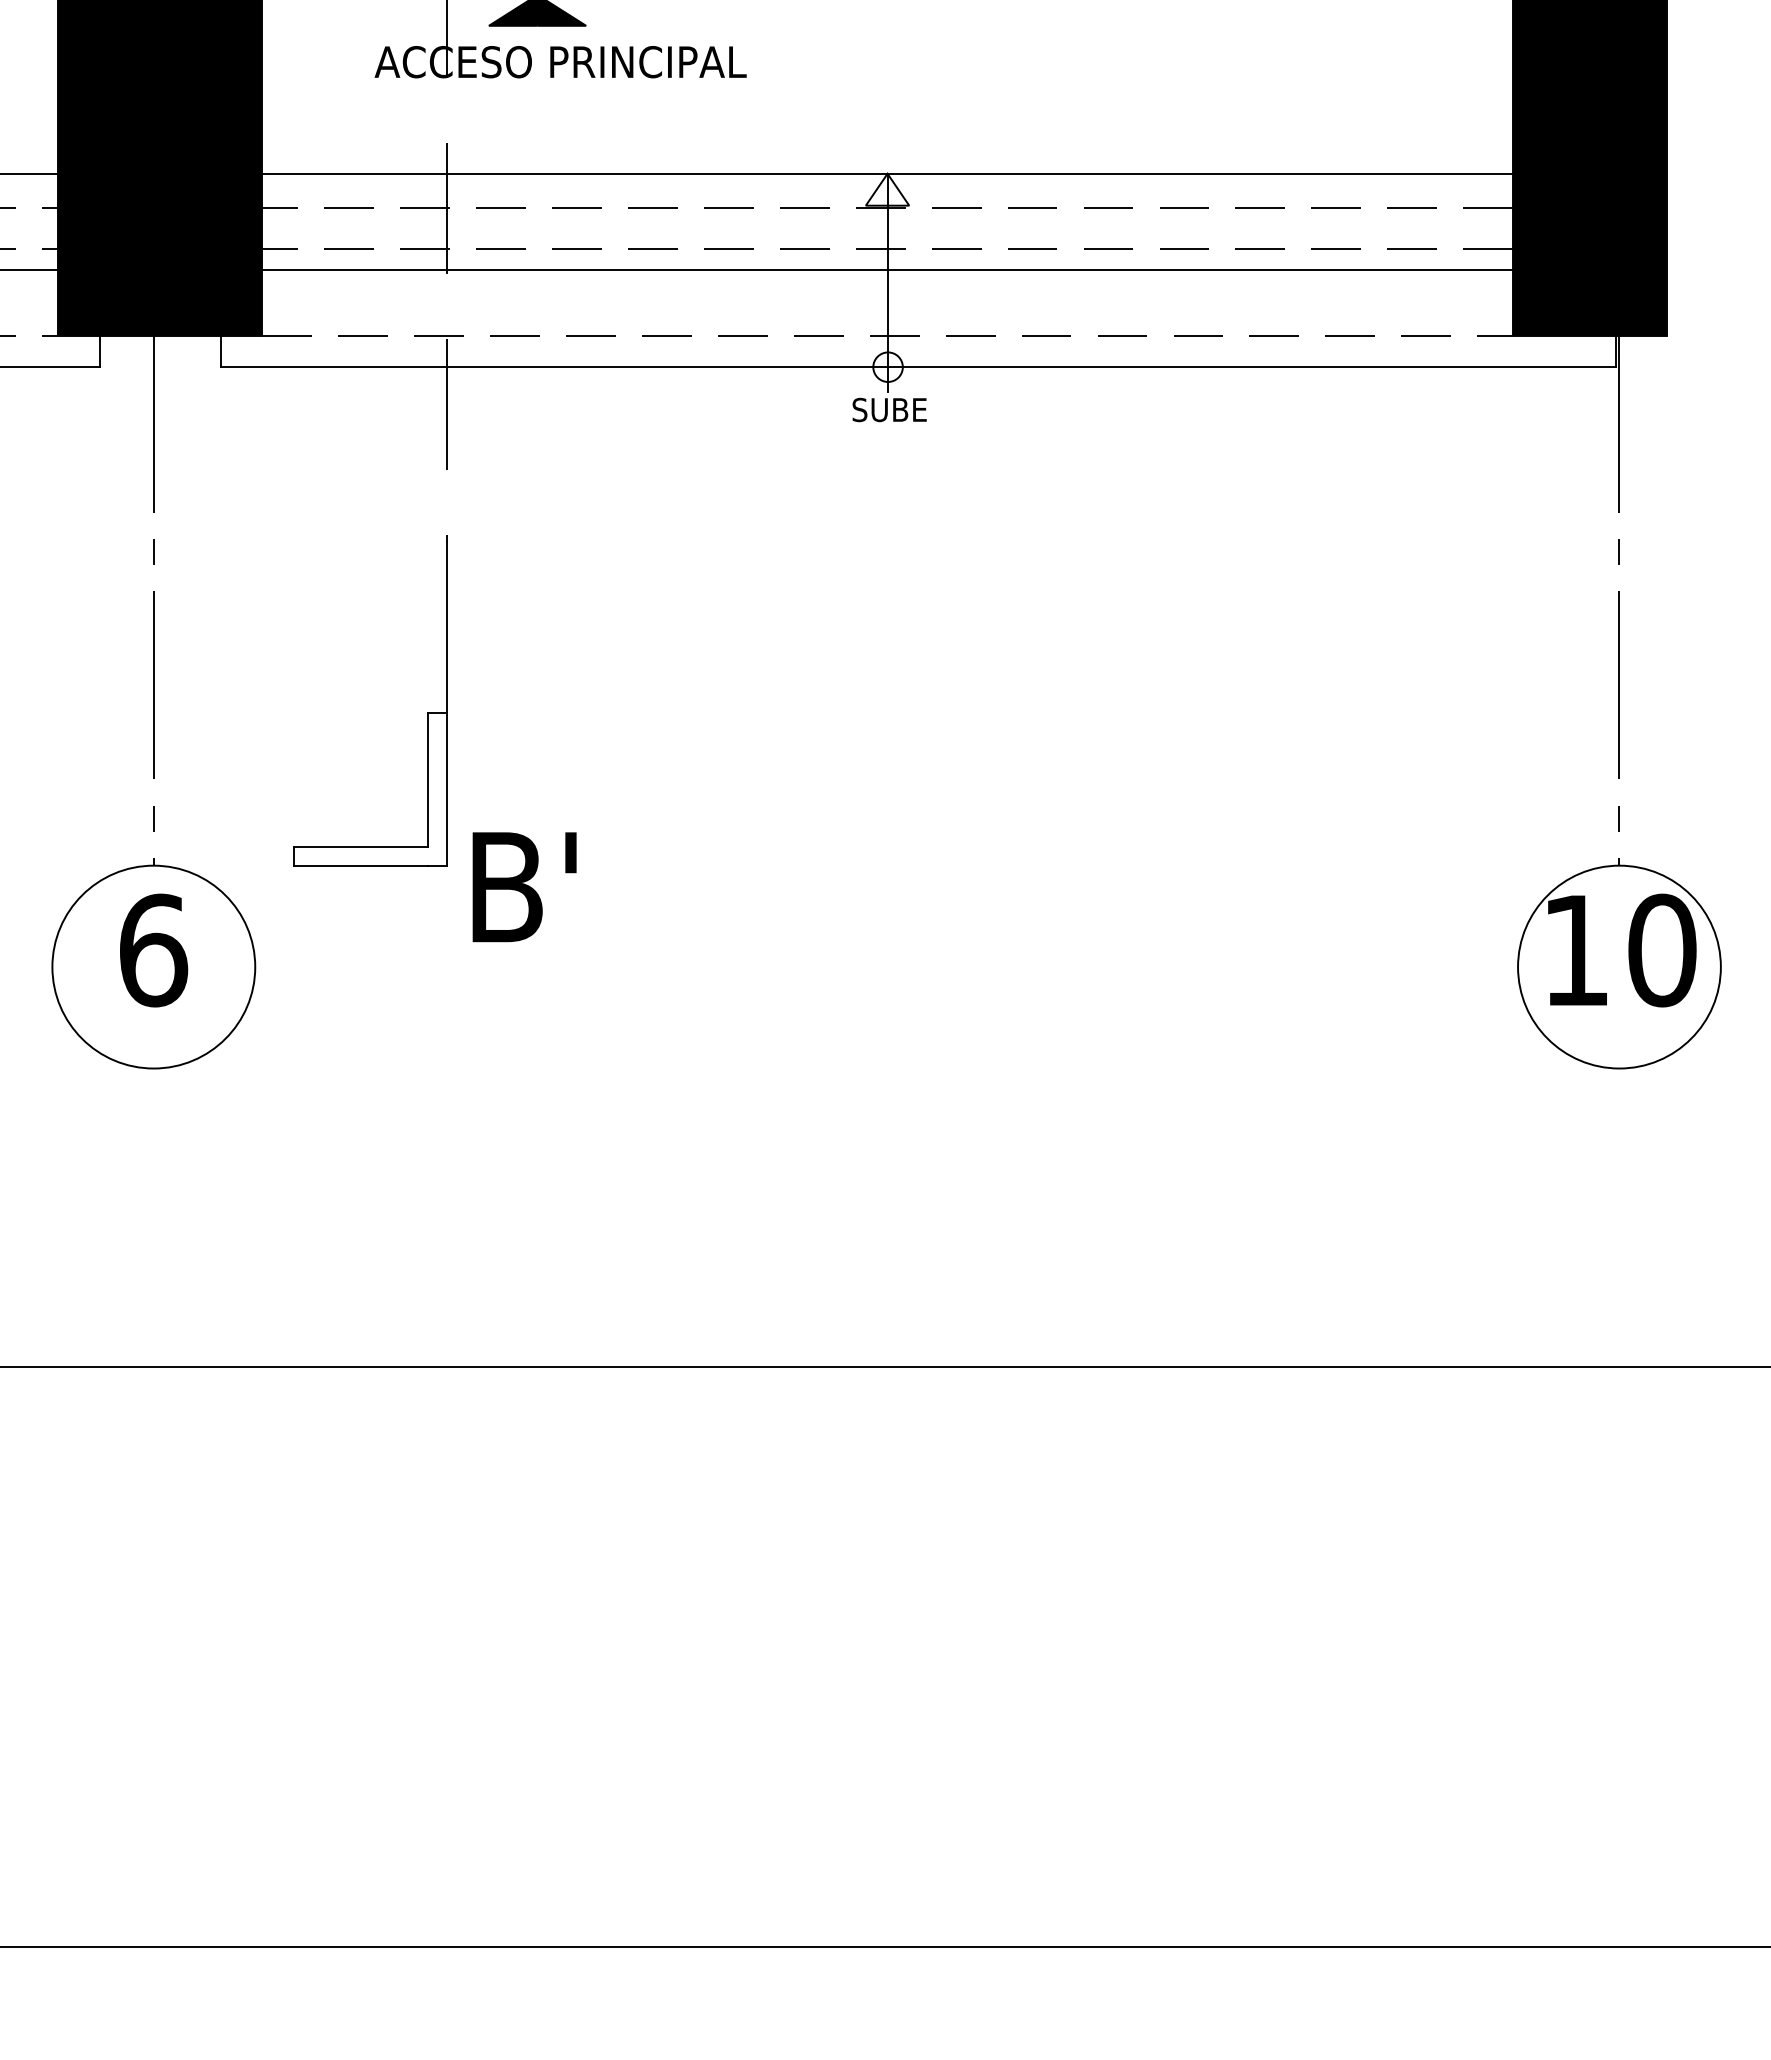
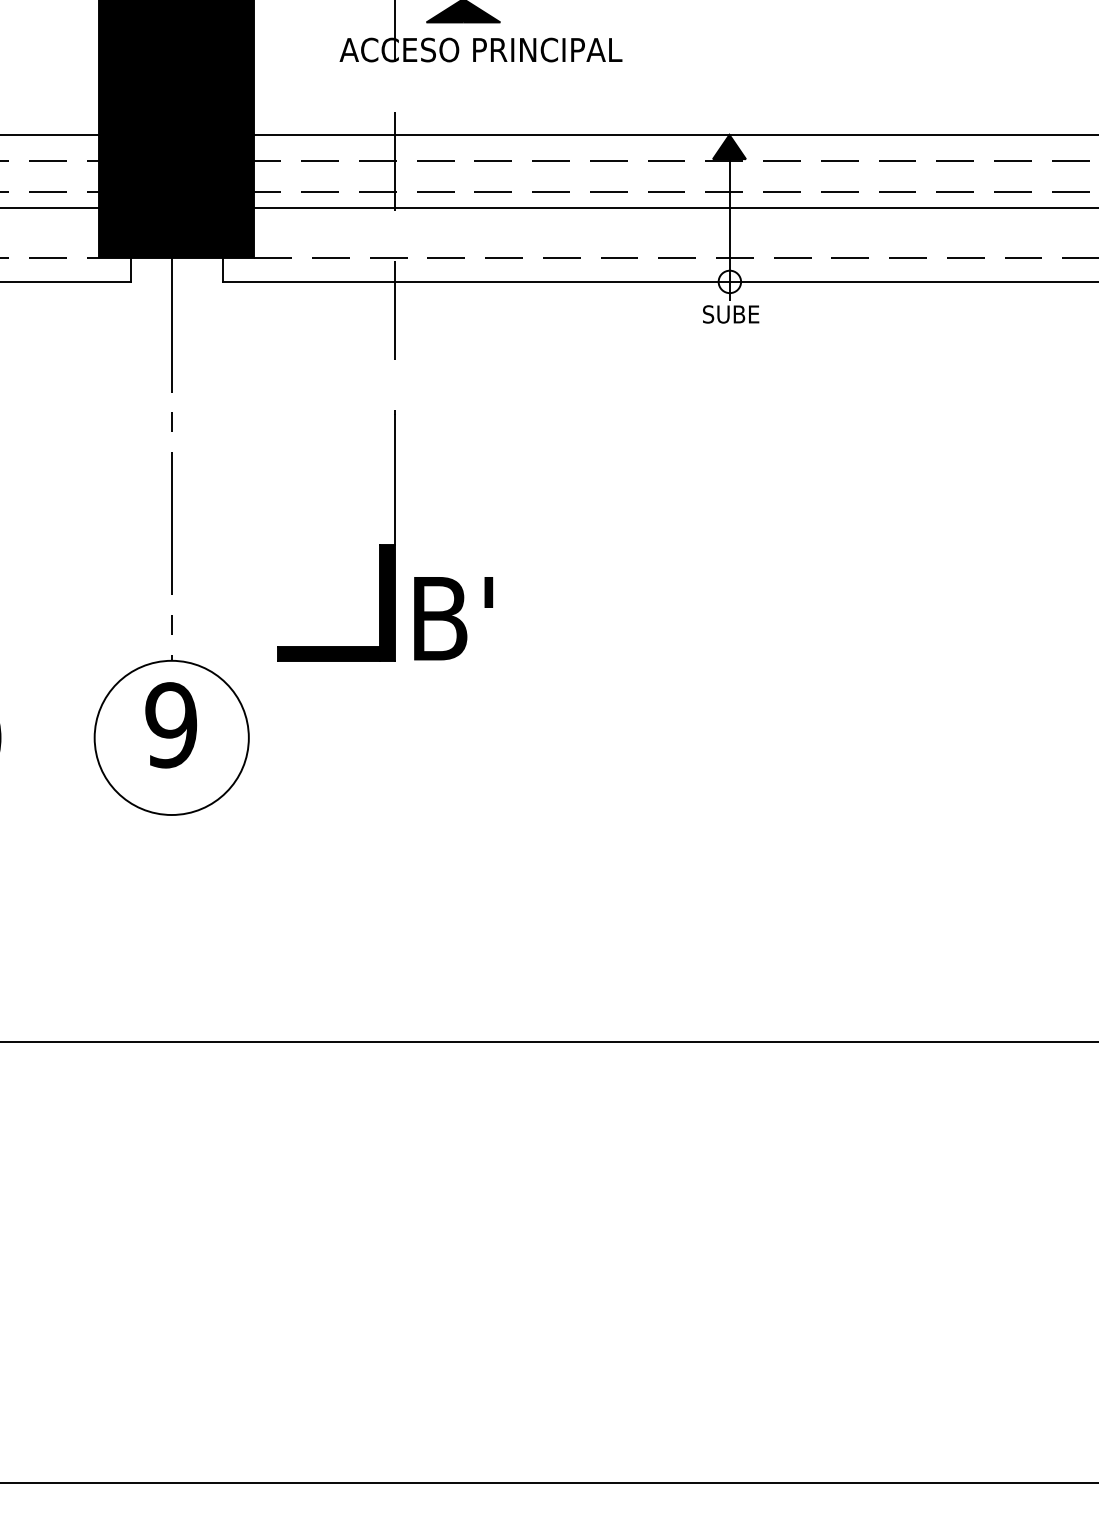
fill: (887, 189) -> (729, 146), added
fill: (369, 789) -> (335, 602), added
text: (524, 887) -> (453, 618), moved
text: (153, 950) -> (171, 725), 6 -> 9

